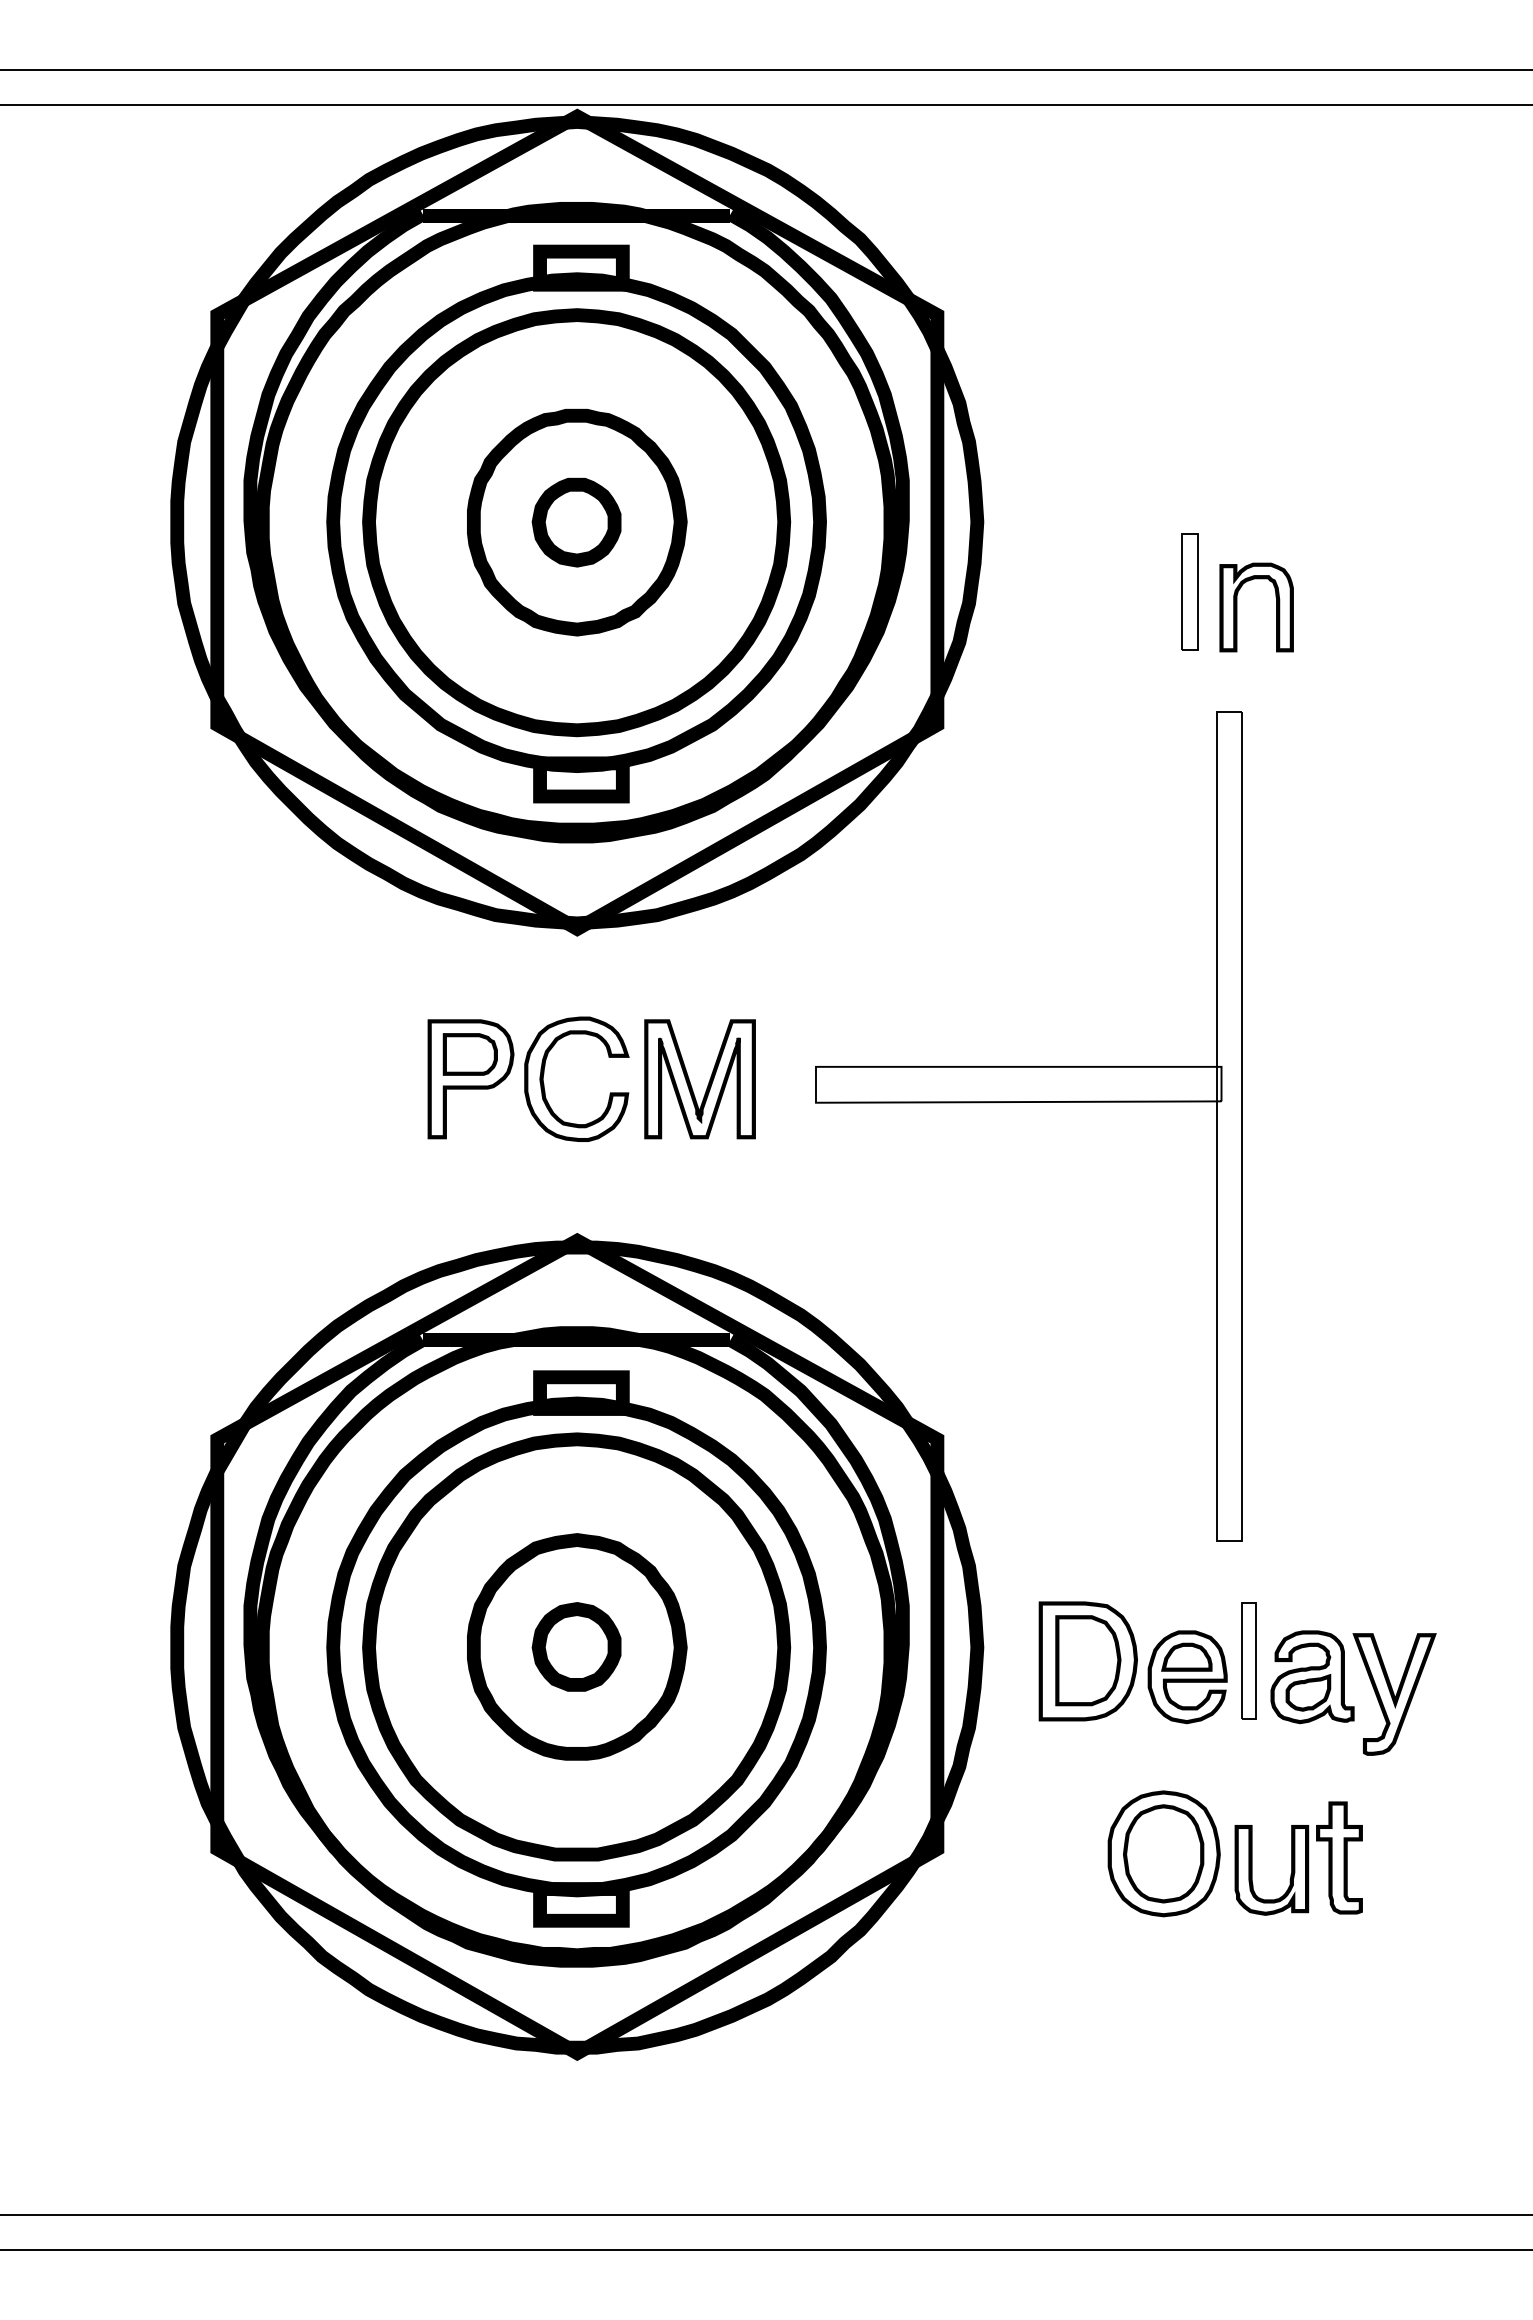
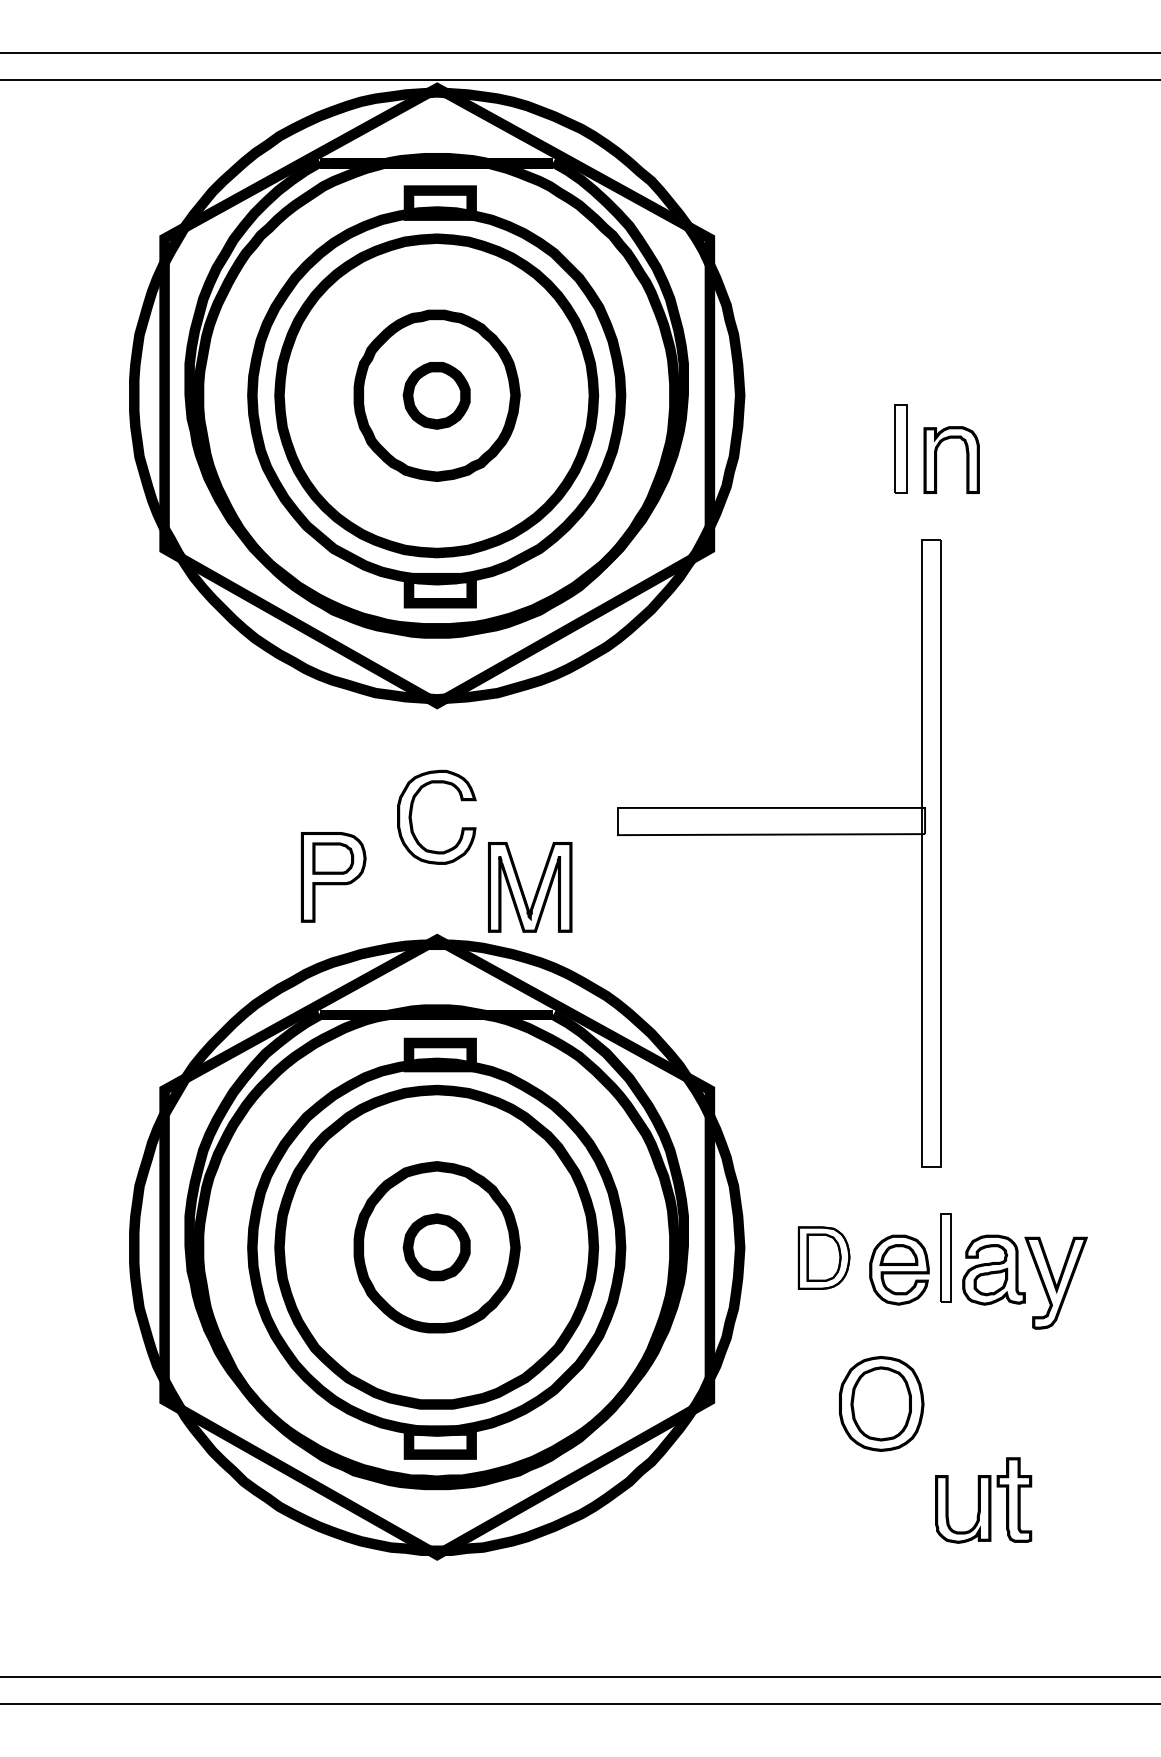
part: (470, 1079) -> (333, 877), moved
part: (708, 1082) -> (536, 889), moved
part: (1087, 1660) -> (823, 1257), size x0.7
part: (1298, 1858) -> (983, 1500), moved

